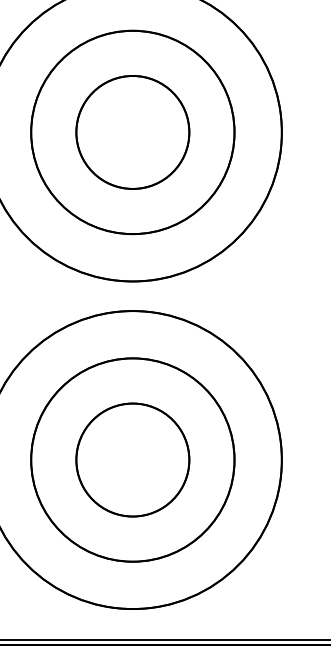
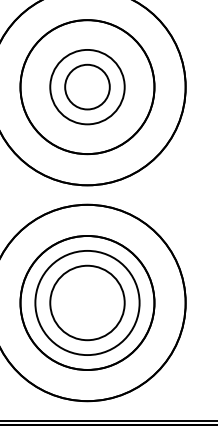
circle: (132, 131) -> (87, 86), size x0.6
circle: (132, 459) -> (87, 302), size x1.4

